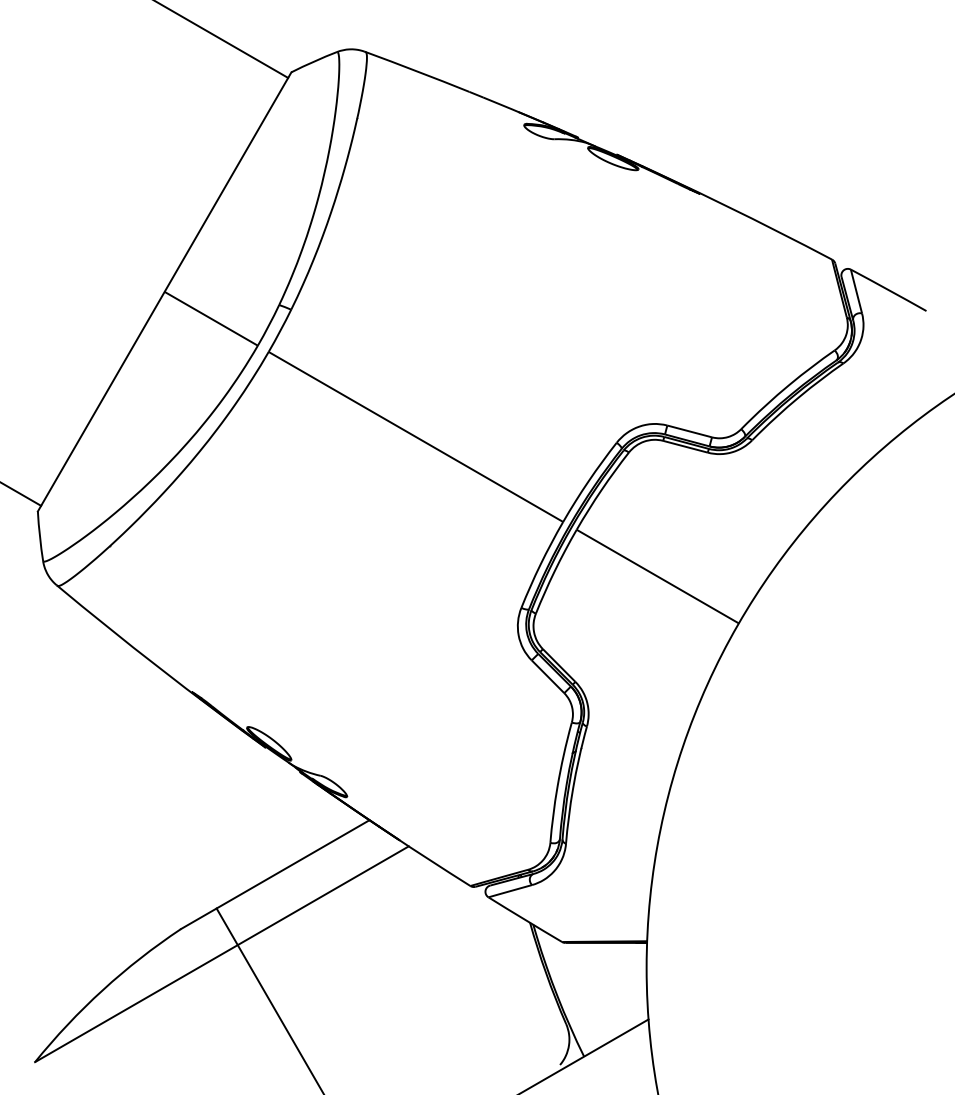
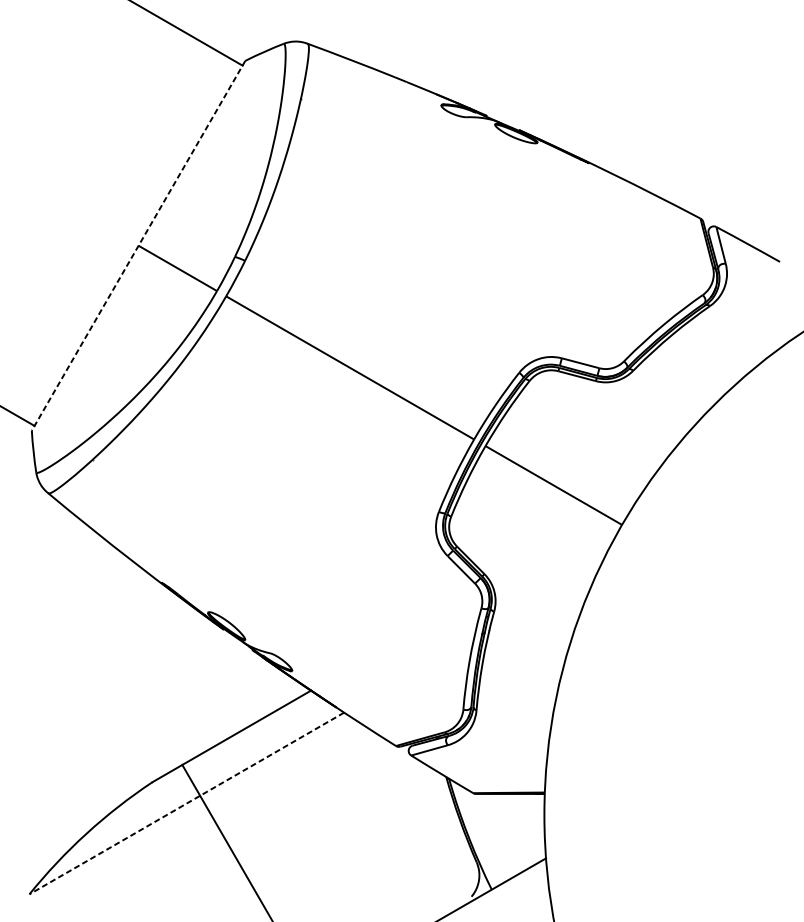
line: (164, 291) -> (138, 245), solid -> dashed
line: (221, 954) -> (186, 803), solid -> dashed

